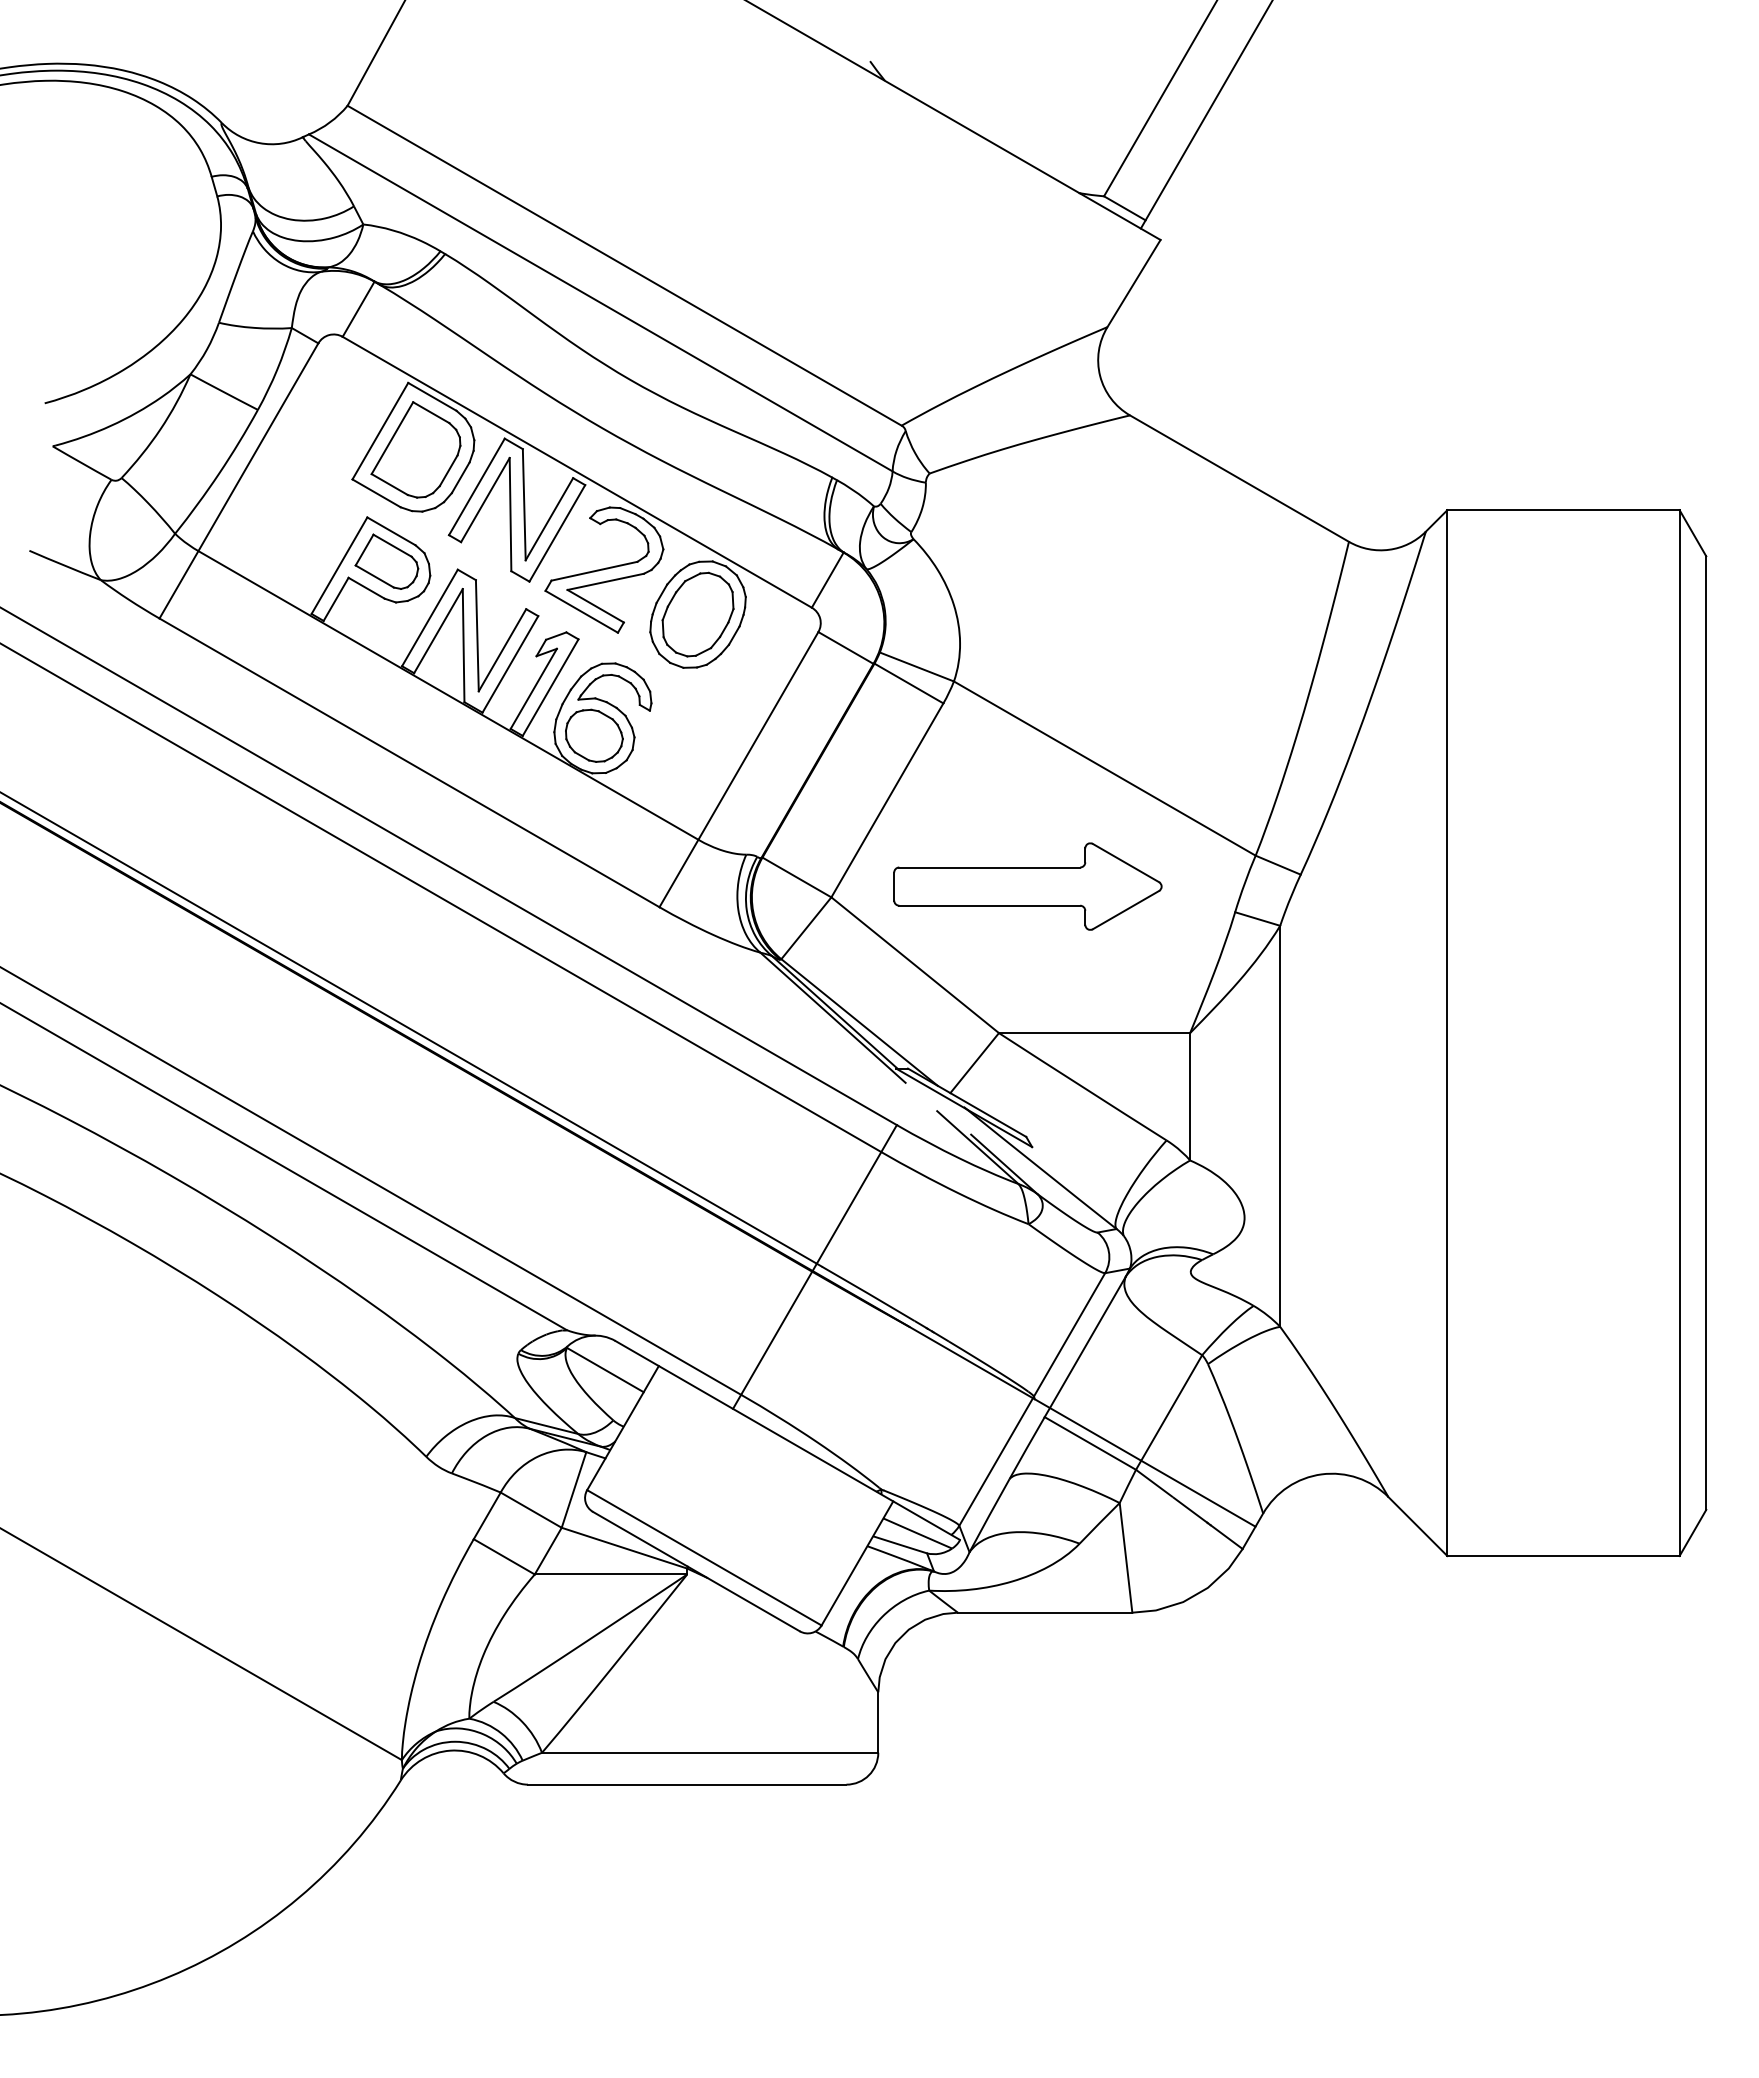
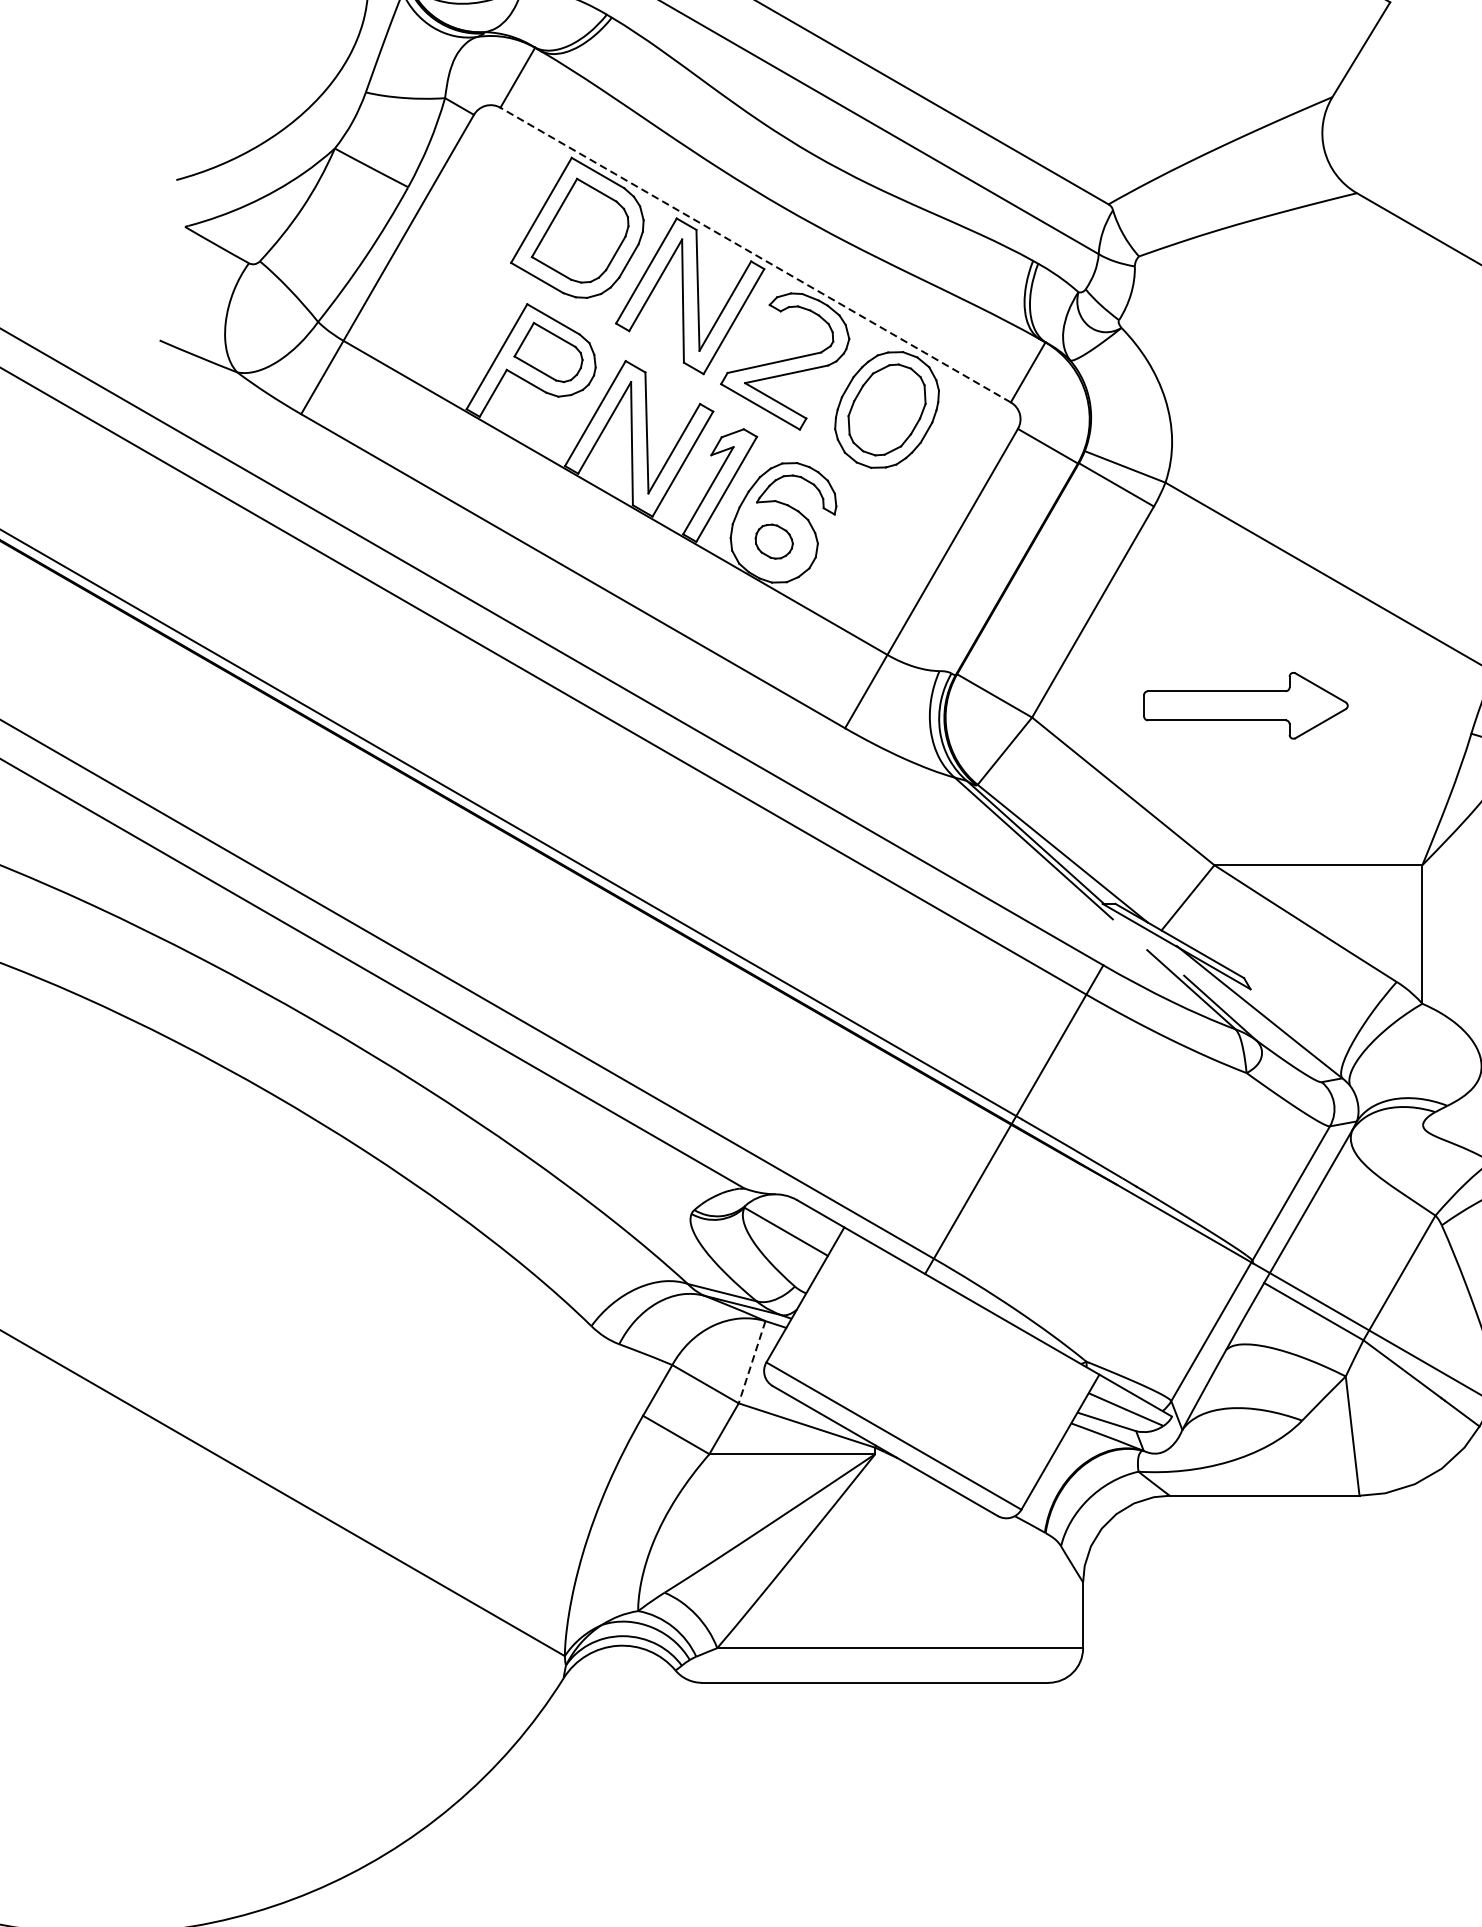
line: (577, 472) -> (755, 255), solid -> dashed
part: (594, 735) -> (774, 541), size x0.6
part: (1027, 886) -> (1245, 705), size x0.7
line: (574, 1489) -> (752, 1361), solid -> dashed

